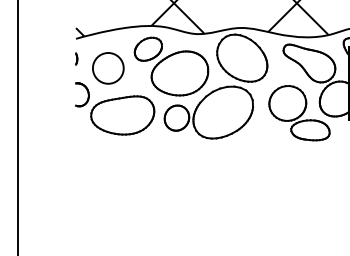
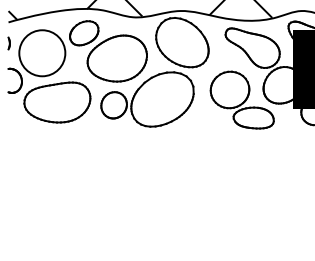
circle: (108, 68) -> (42, 53), size x1.43

